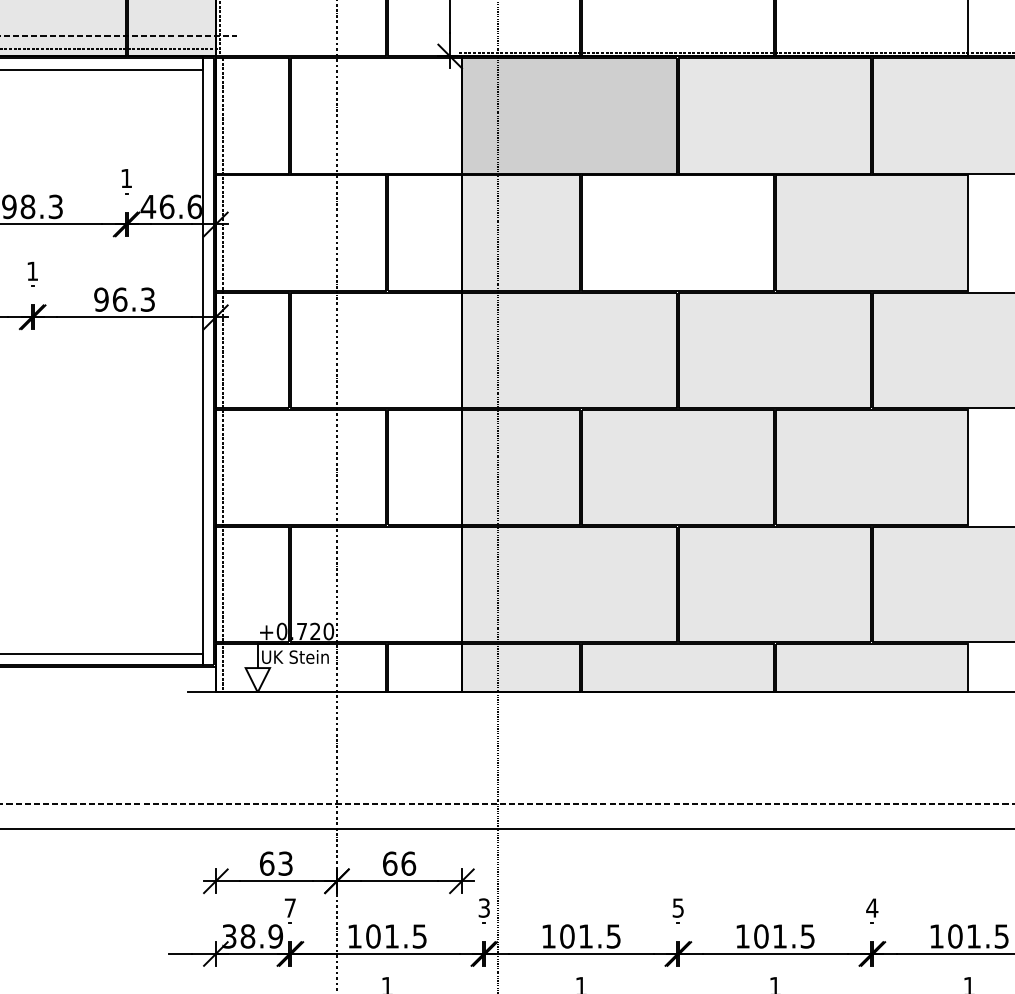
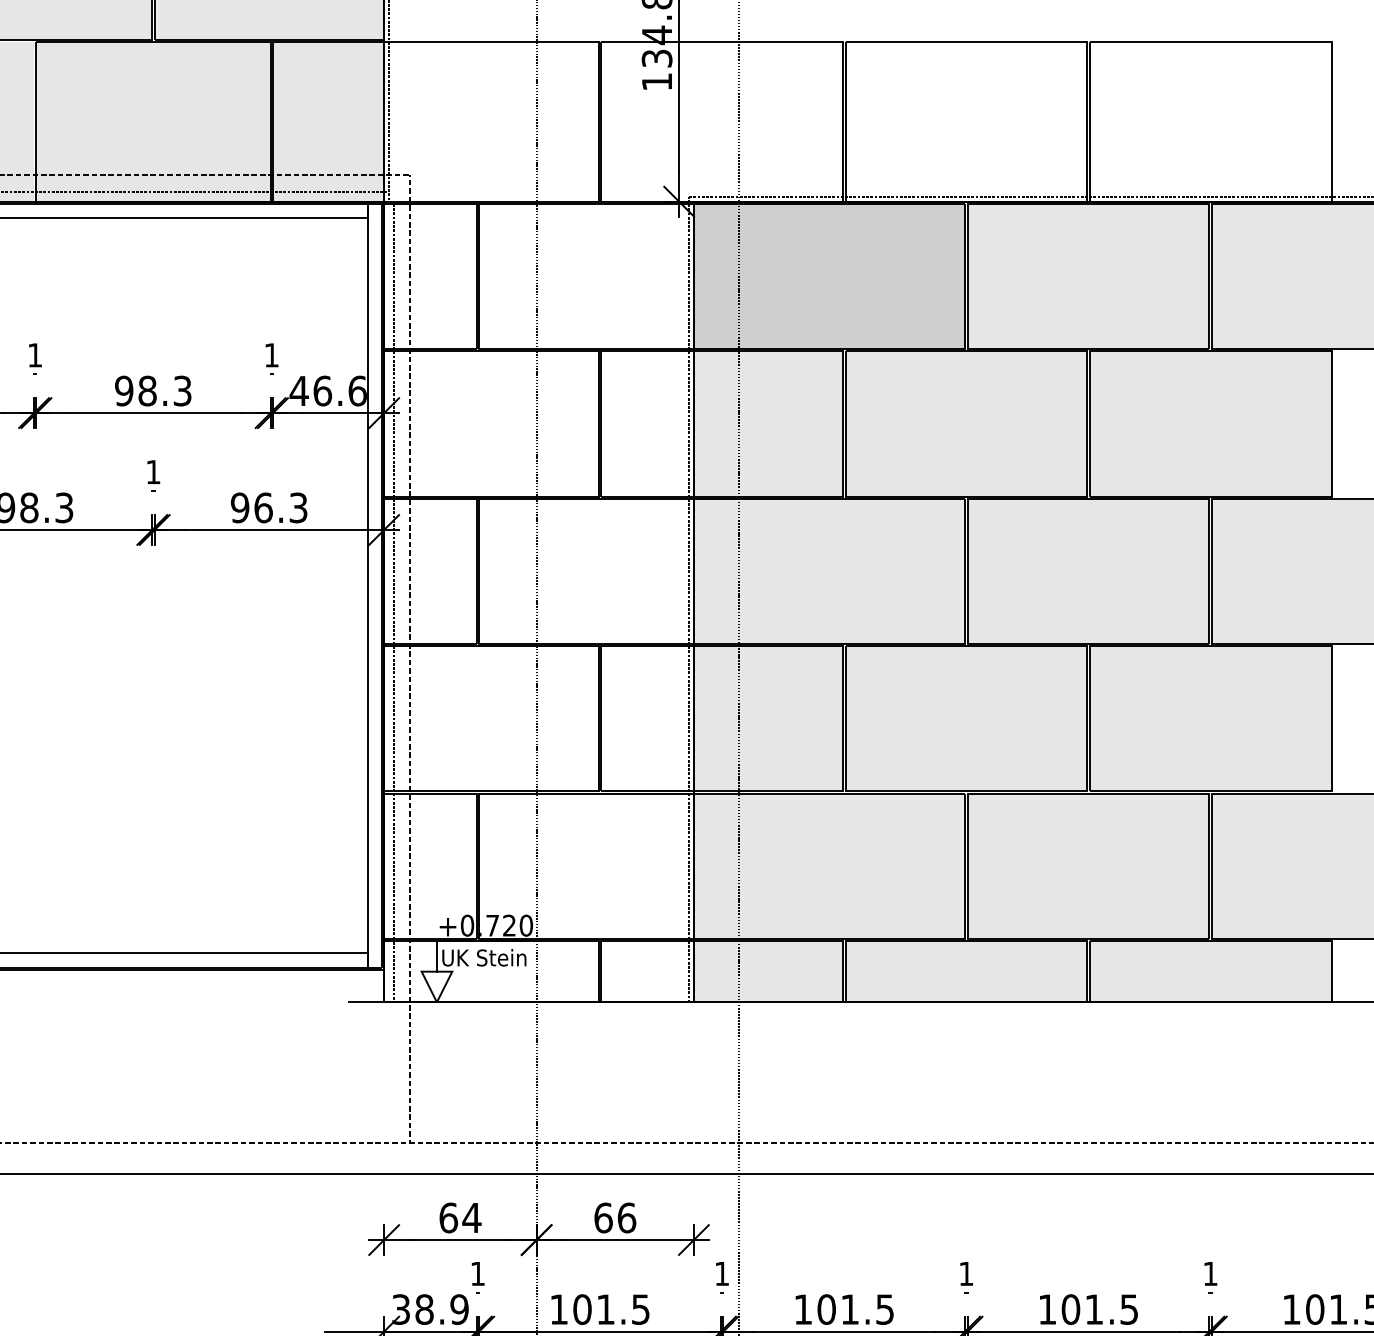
fill: (678, 232) -> (966, 423), added
line: (458, 372) -> (689, 599), added
line: (236, 419) -> (410, 658), added
text: (285, 863) -> (471, 1217), 63 -> 64
text: (290, 907) -> (477, 1273), 7 -> 1
text: (484, 907) -> (722, 1273), 3 -> 1
text: (872, 907) -> (1210, 1273), 4 -> 1
text: (678, 908) -> (966, 1274), 5 -> 1

